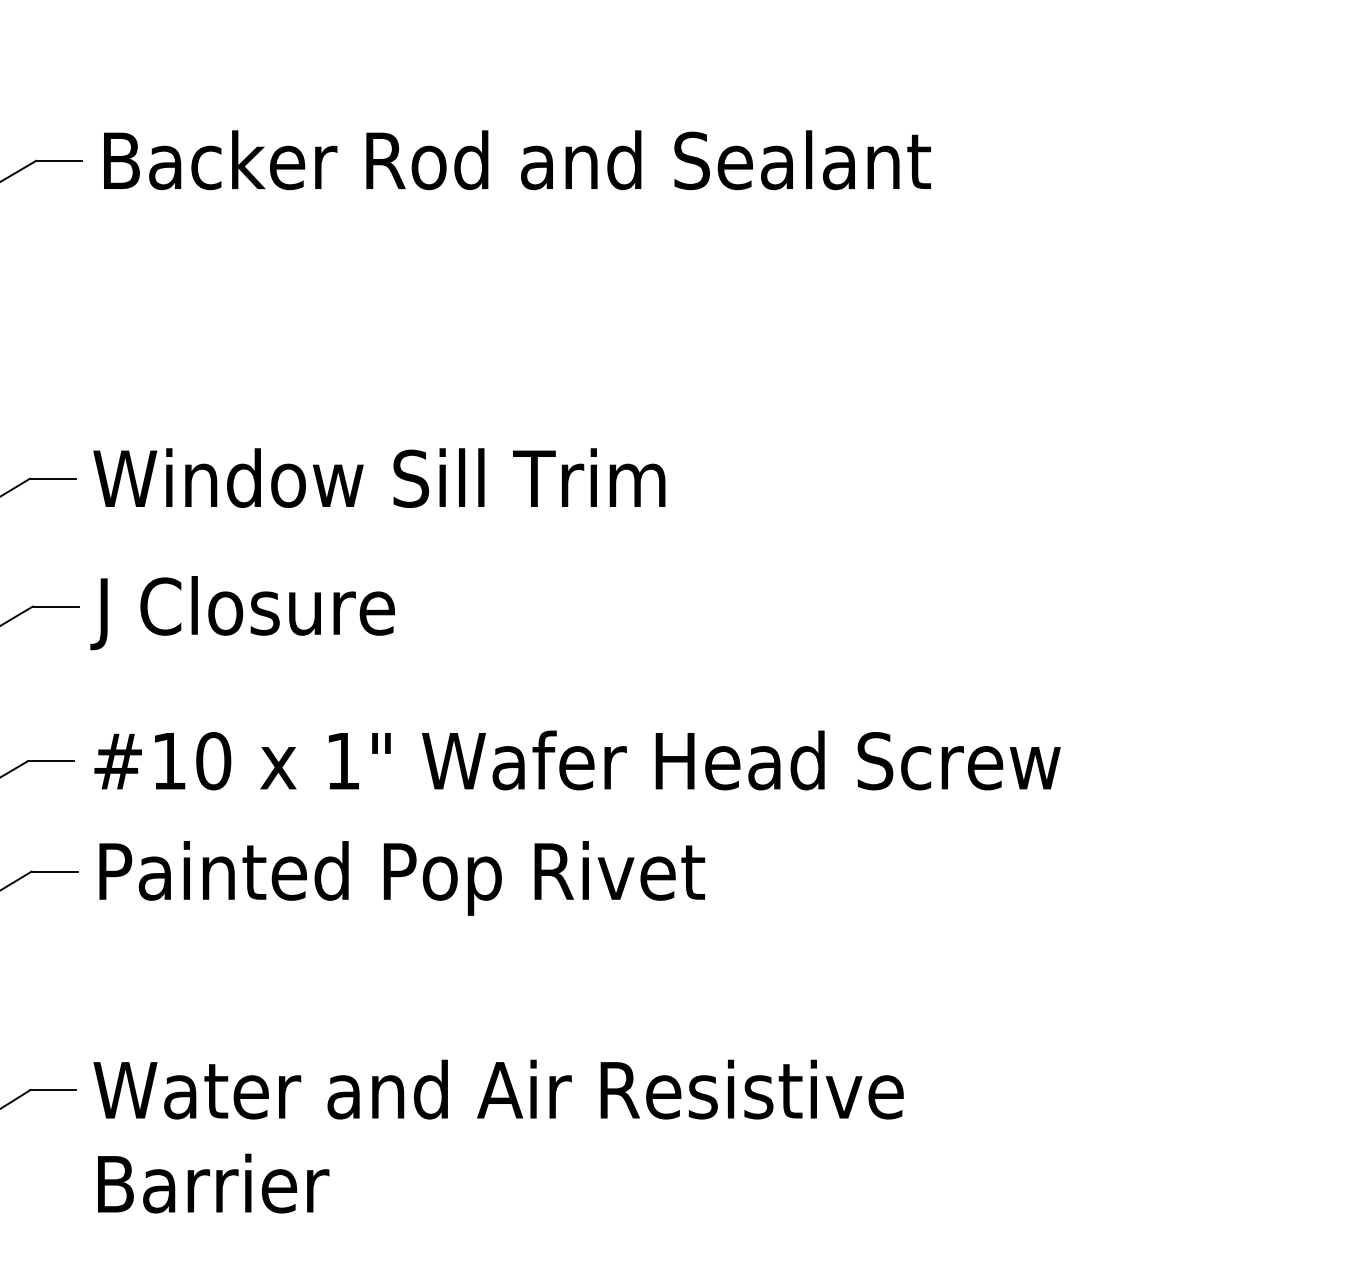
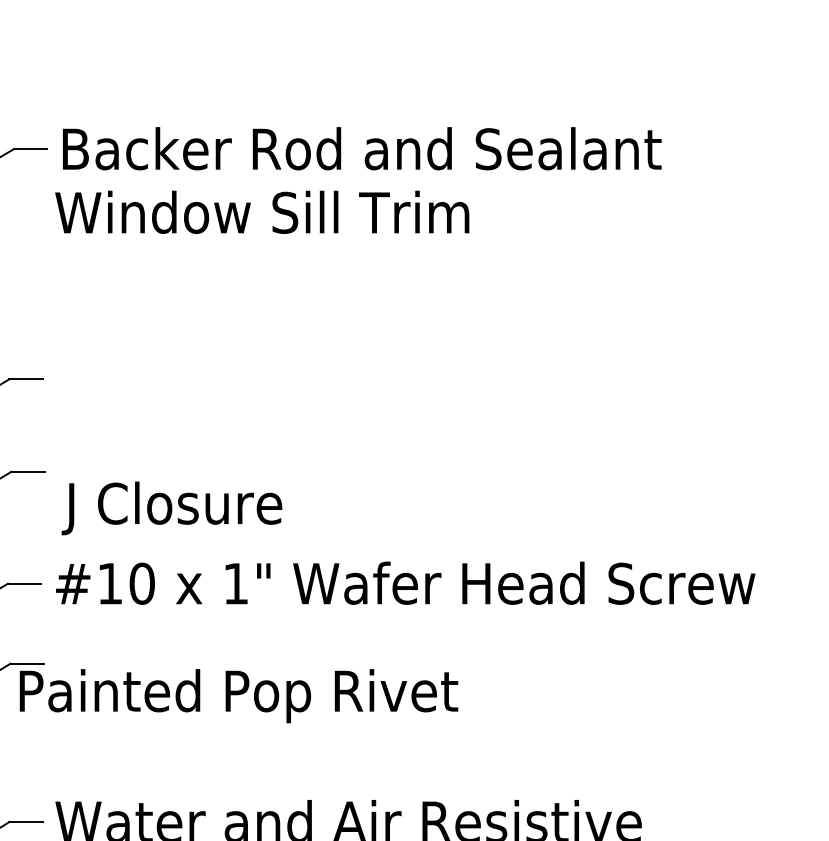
text: (379, 477) -> (262, 211), moved
text: (242, 613) -> (171, 508), moved
text: (402, 878) -> (239, 696), moved

